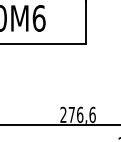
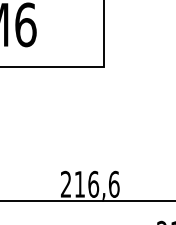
text: (71, 114) -> (79, 183), 276,6 -> 216,6

